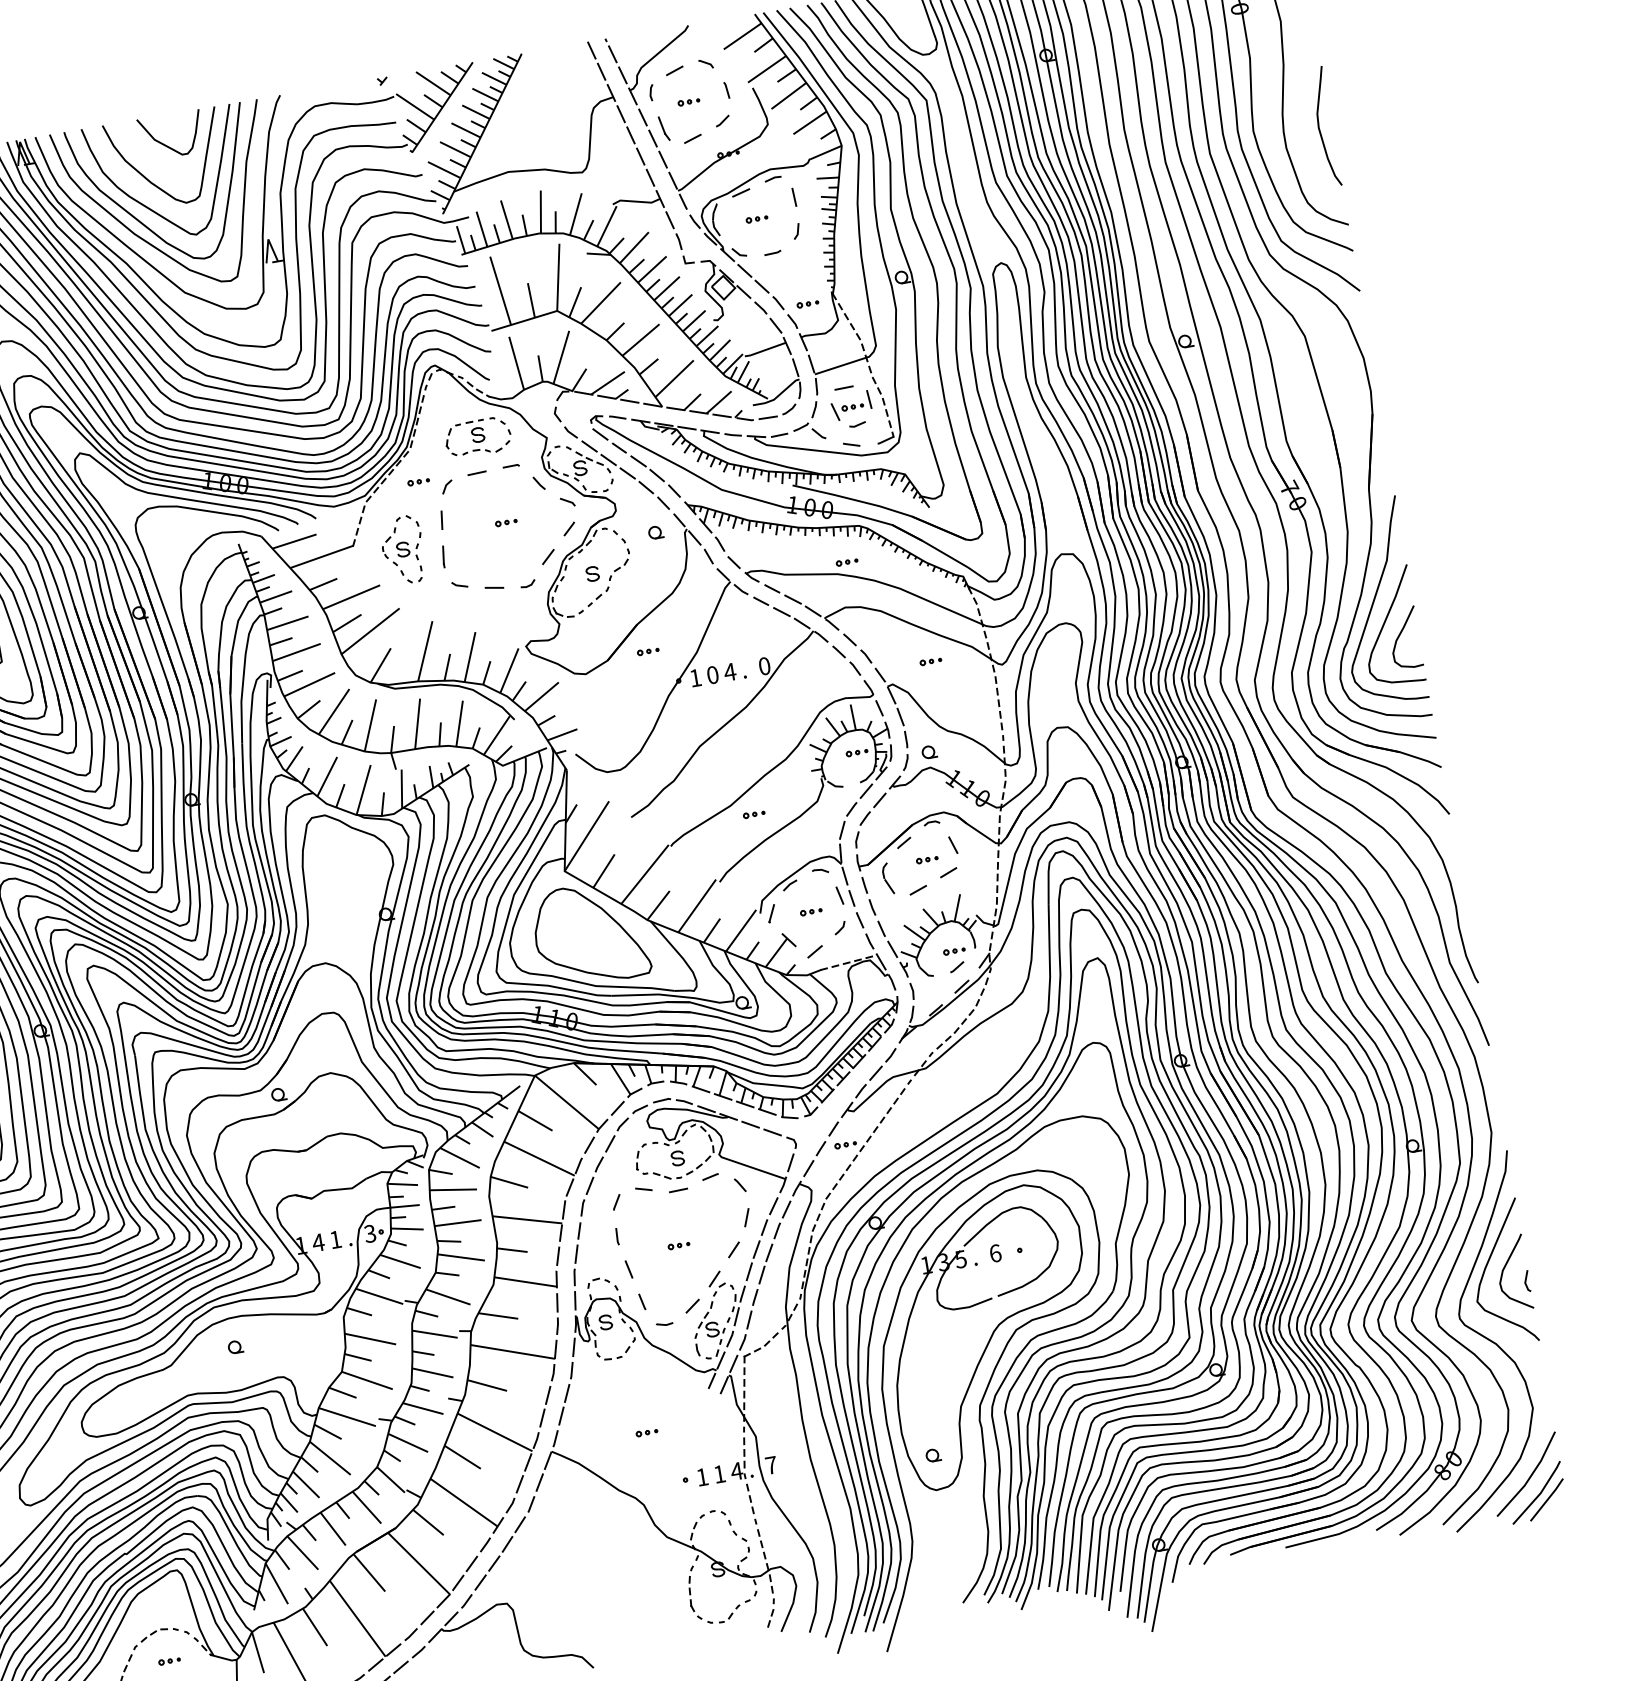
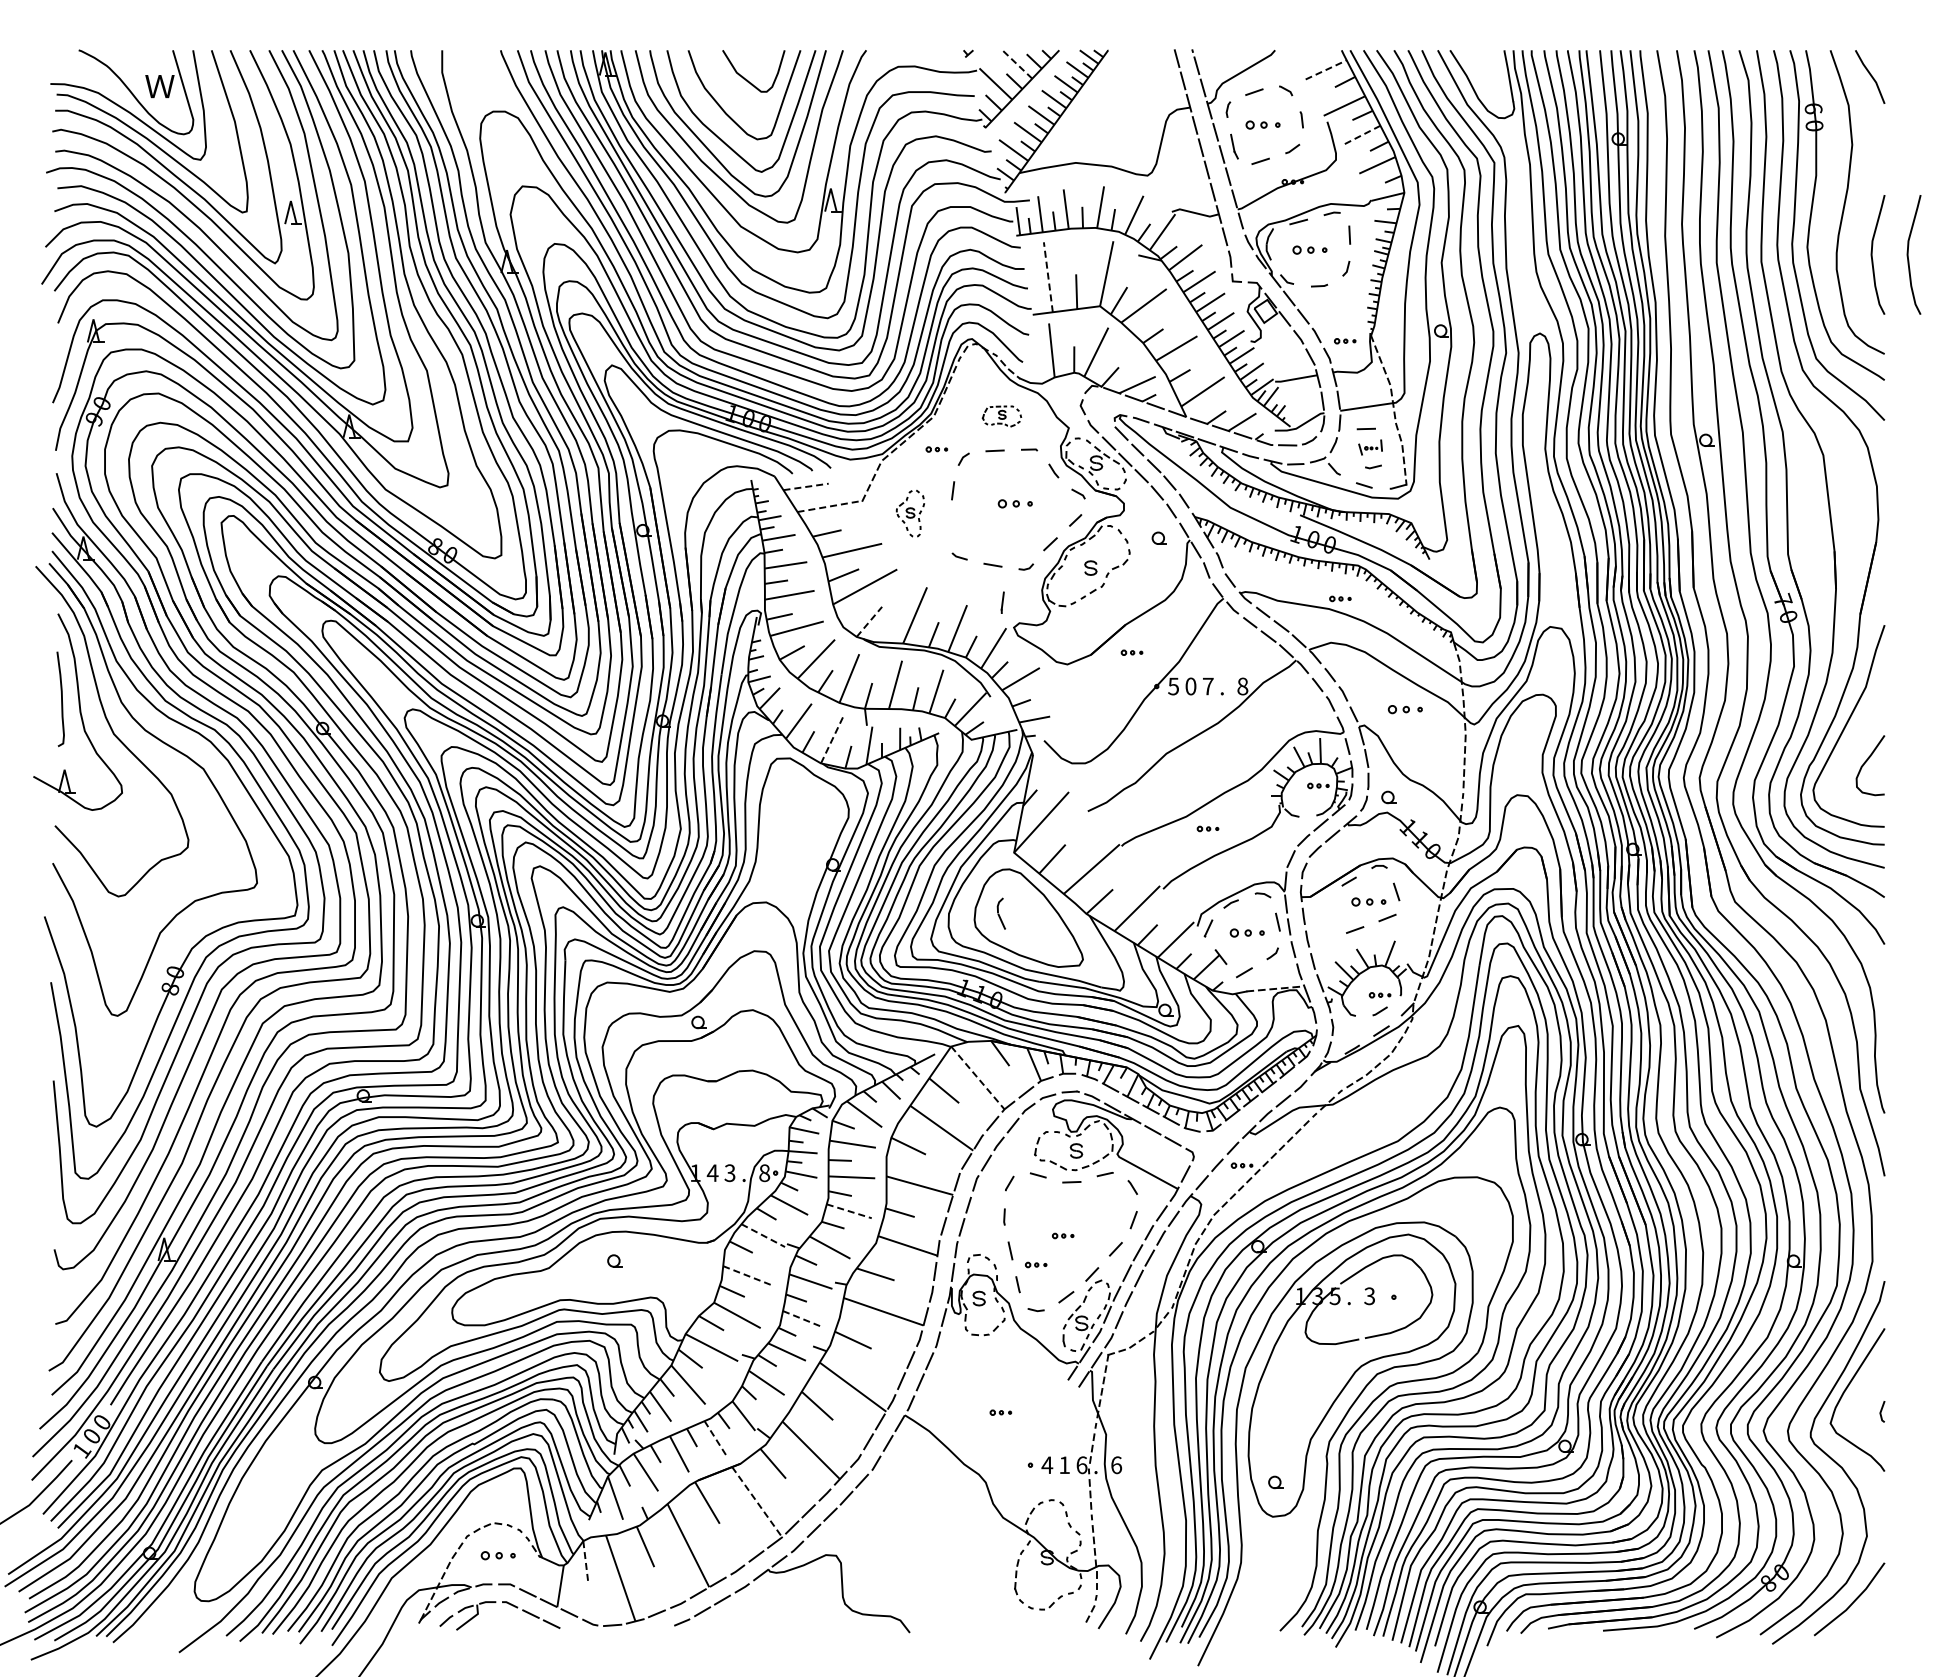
line: (742, 35) -> (1326, 69), solid -> dashed
line: (433, 83) -> (1017, 64), solid -> dashed
line: (789, 95) -> (1361, 135), solid -> dashed
part: (688, 101) -> (1262, 124), size x1.6
curve: (1355, 121) -> (1908, 254), added
part: (756, 218) -> (1309, 249), size x1.6
line: (500, 290) -> (1048, 276), solid -> dashed
part: (851, 405) -> (1370, 447), size x0.6
part: (477, 437) -> (1001, 416), size x0.6
part: (506, 522) -> (1015, 503), size x1.6
line: (294, 541) -> (806, 486), solid -> dashed
part: (403, 550) -> (910, 513), size x0.7
line: (322, 556) -> (830, 506), solid -> dashed
line: (443, 556) -> (1002, 602), moved
curve: (1384, 626) -> (1852, 750), removed
part: (931, 661) -> (1405, 709), size x1.6
line: (380, 665) -> (869, 621), solid -> dashed
text: (764, 666) -> (1242, 686), 0 -> 8
text: (730, 672) -> (1208, 686), 4 -> 7
text: (695, 678) -> (1173, 686), 1 -> 5
line: (364, 790) -> (832, 740), solid -> dashed
part: (926, 859) -> (1368, 901), size x1.6
part: (886, 878) -> (1000, 913), moved
part: (811, 912) -> (1247, 933), size x1.6
line: (567, 1102) -> (978, 1078), solid -> dashed
text: (369, 1233) -> (764, 1172), 3 -> 8
text: (335, 1240) -> (729, 1173), 1 -> 3
text: (995, 1253) -> (1369, 1296), 6 -> 3
line: (461, 1257) -> (849, 1211), solid -> dashed
curve: (1505, 1268) -> (1863, 1395), removed
part: (657, 1278) -> (1036, 1264), added
line: (379, 1296) -> (763, 1235), solid -> dashed
line: (370, 1338) -> (747, 1275), solid -> dashed
line: (432, 1372) -> (802, 1318), solid -> dashed
text: (771, 1465) -> (1116, 1465), 7 -> 6
text: (736, 1471) -> (1081, 1465), 4 -> 6
text: (702, 1476) -> (1047, 1464), 1 -> 4
part: (1536, 1493) -> (1856, 1619), removed
line: (367, 1507) -> (716, 1439), solid -> dashed
line: (419, 1563) -> (757, 1502), solid -> dashed
line: (257, 1653) -> (585, 1562), solid -> dashed
part: (169, 1661) -> (498, 1555), size x1.6

